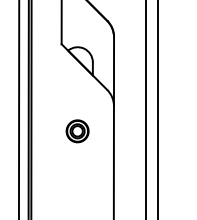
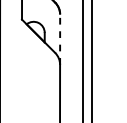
line: (114, 71) -> (60, 39), solid -> dashed
part: (77, 131) -> (33, 83), removed

